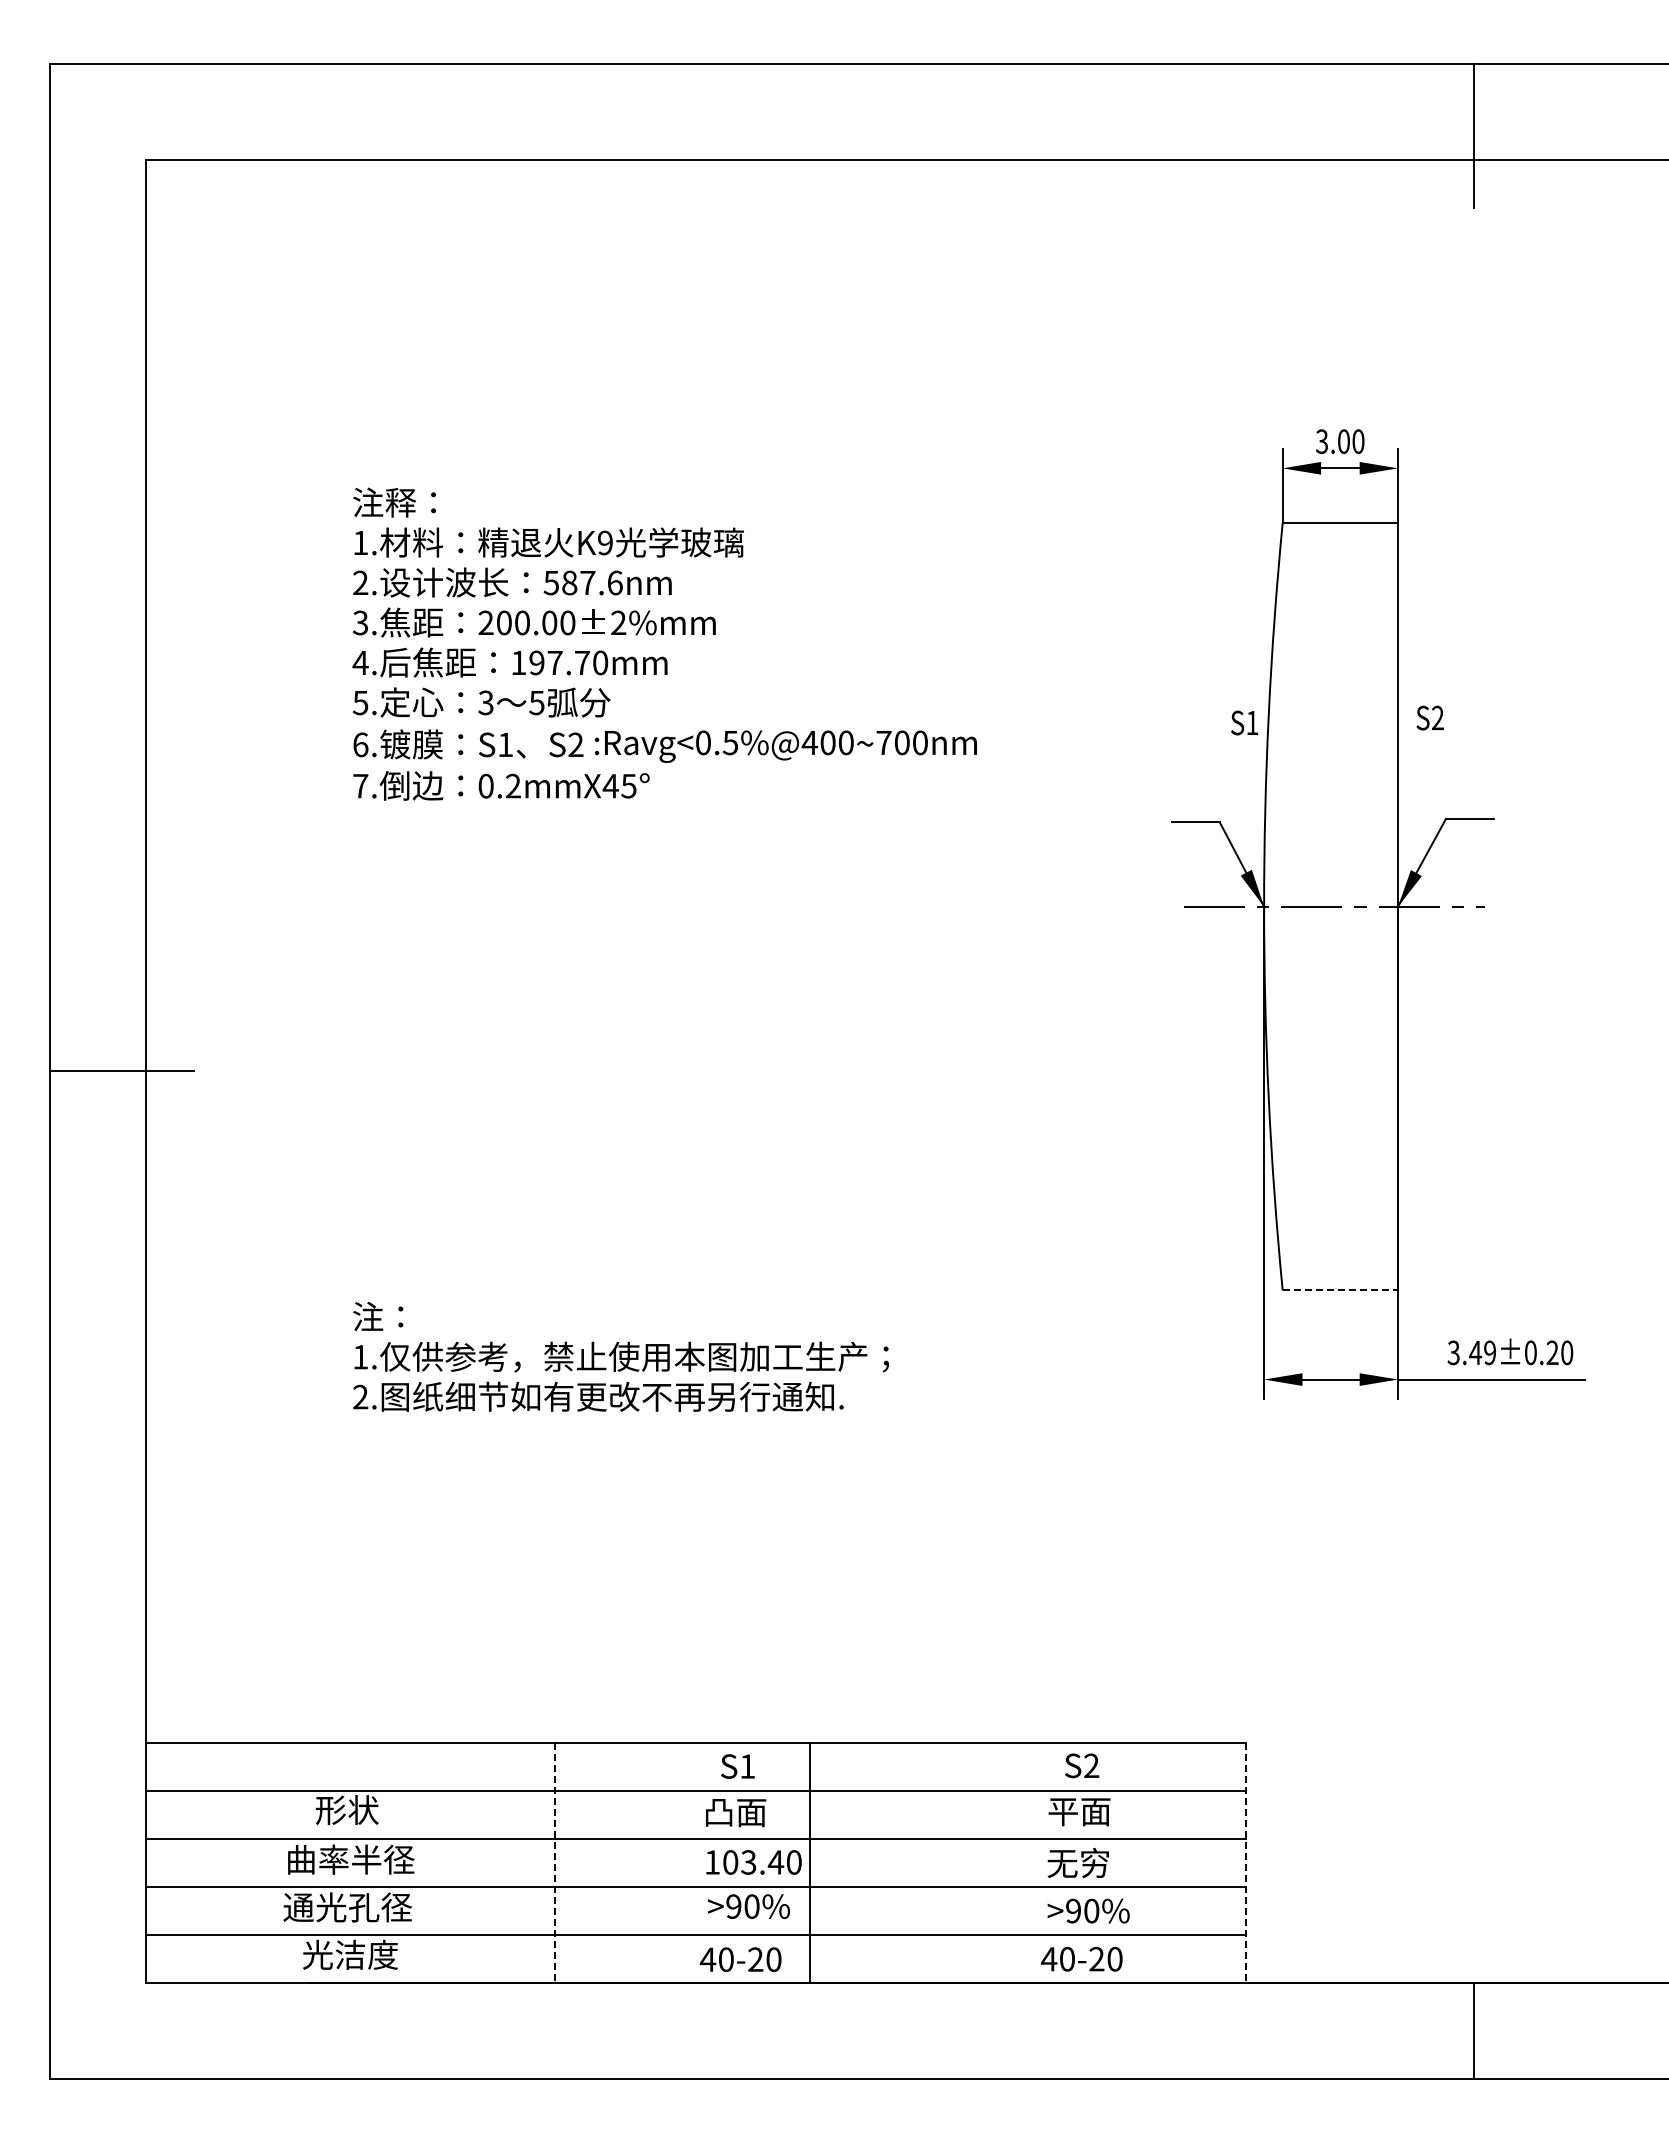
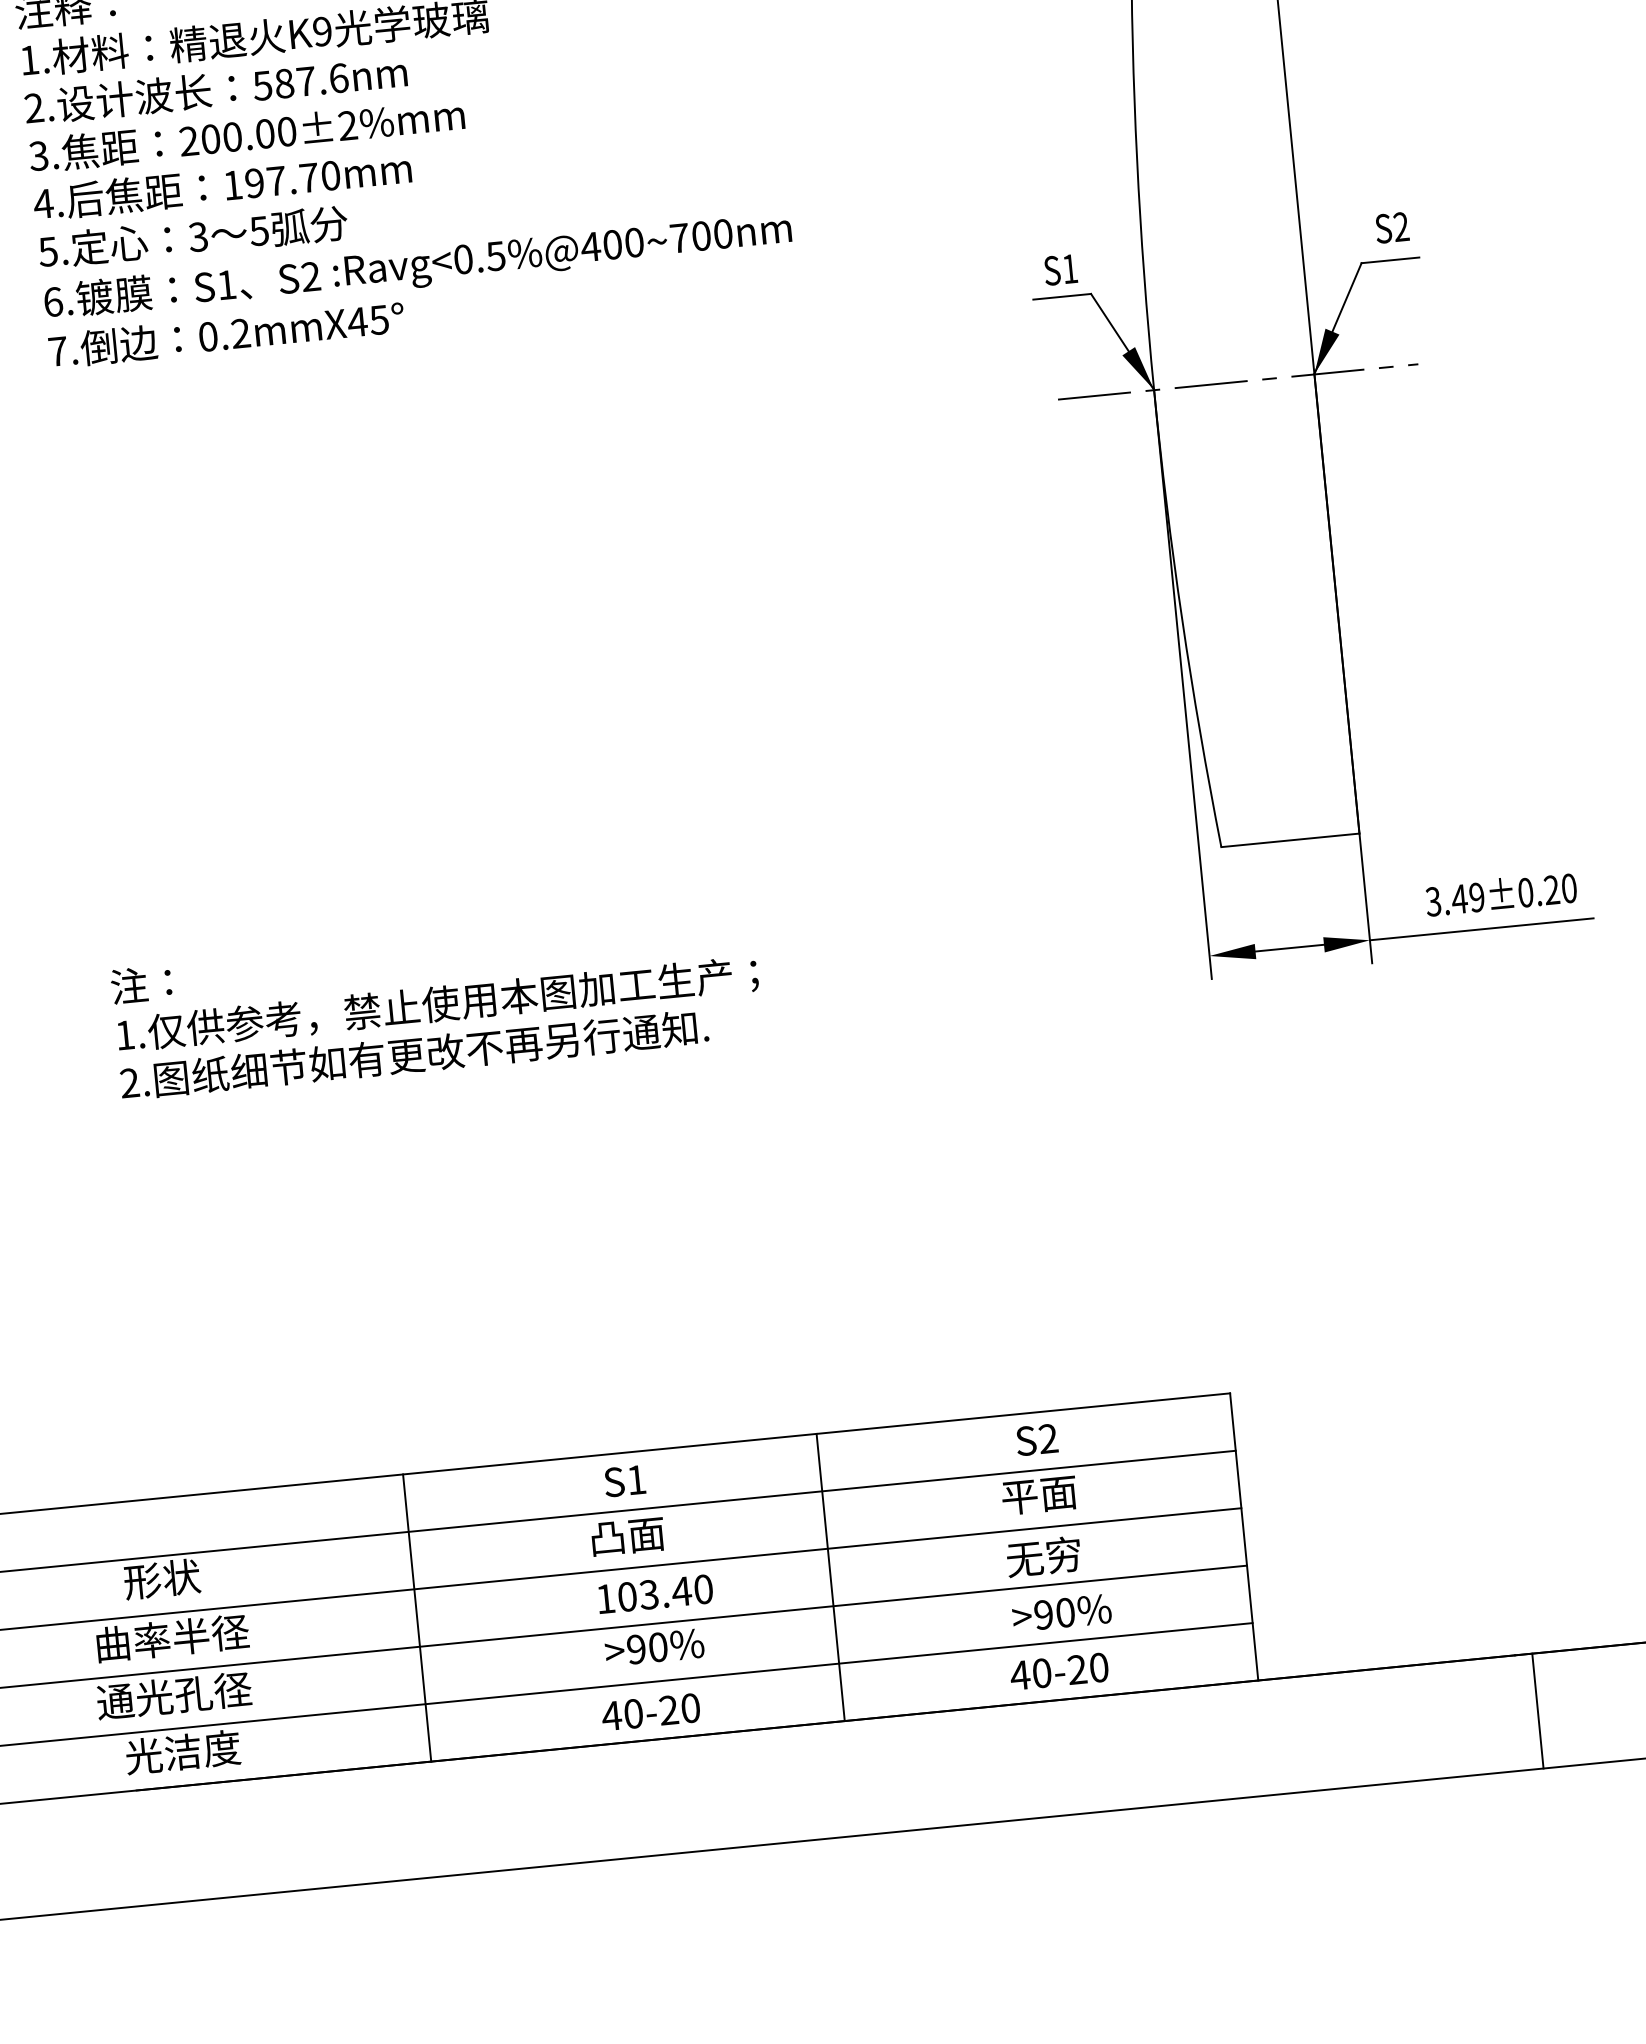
text: (1429, 717) -> (1391, 227), moved
text: (1244, 722) -> (1060, 269), moved
line: (1340, 1290) -> (1290, 840), dashed -> solid
line: (554, 1862) -> (416, 1617), dashed -> solid
line: (810, 1862) -> (830, 1577), moved
line: (1245, 1862) -> (1243, 1536), dashed -> solid

